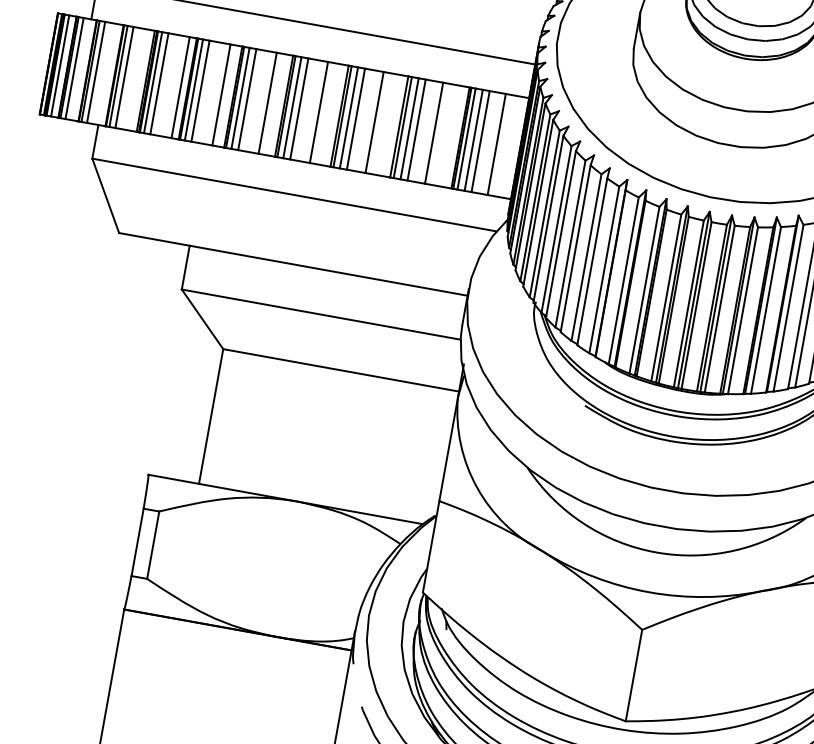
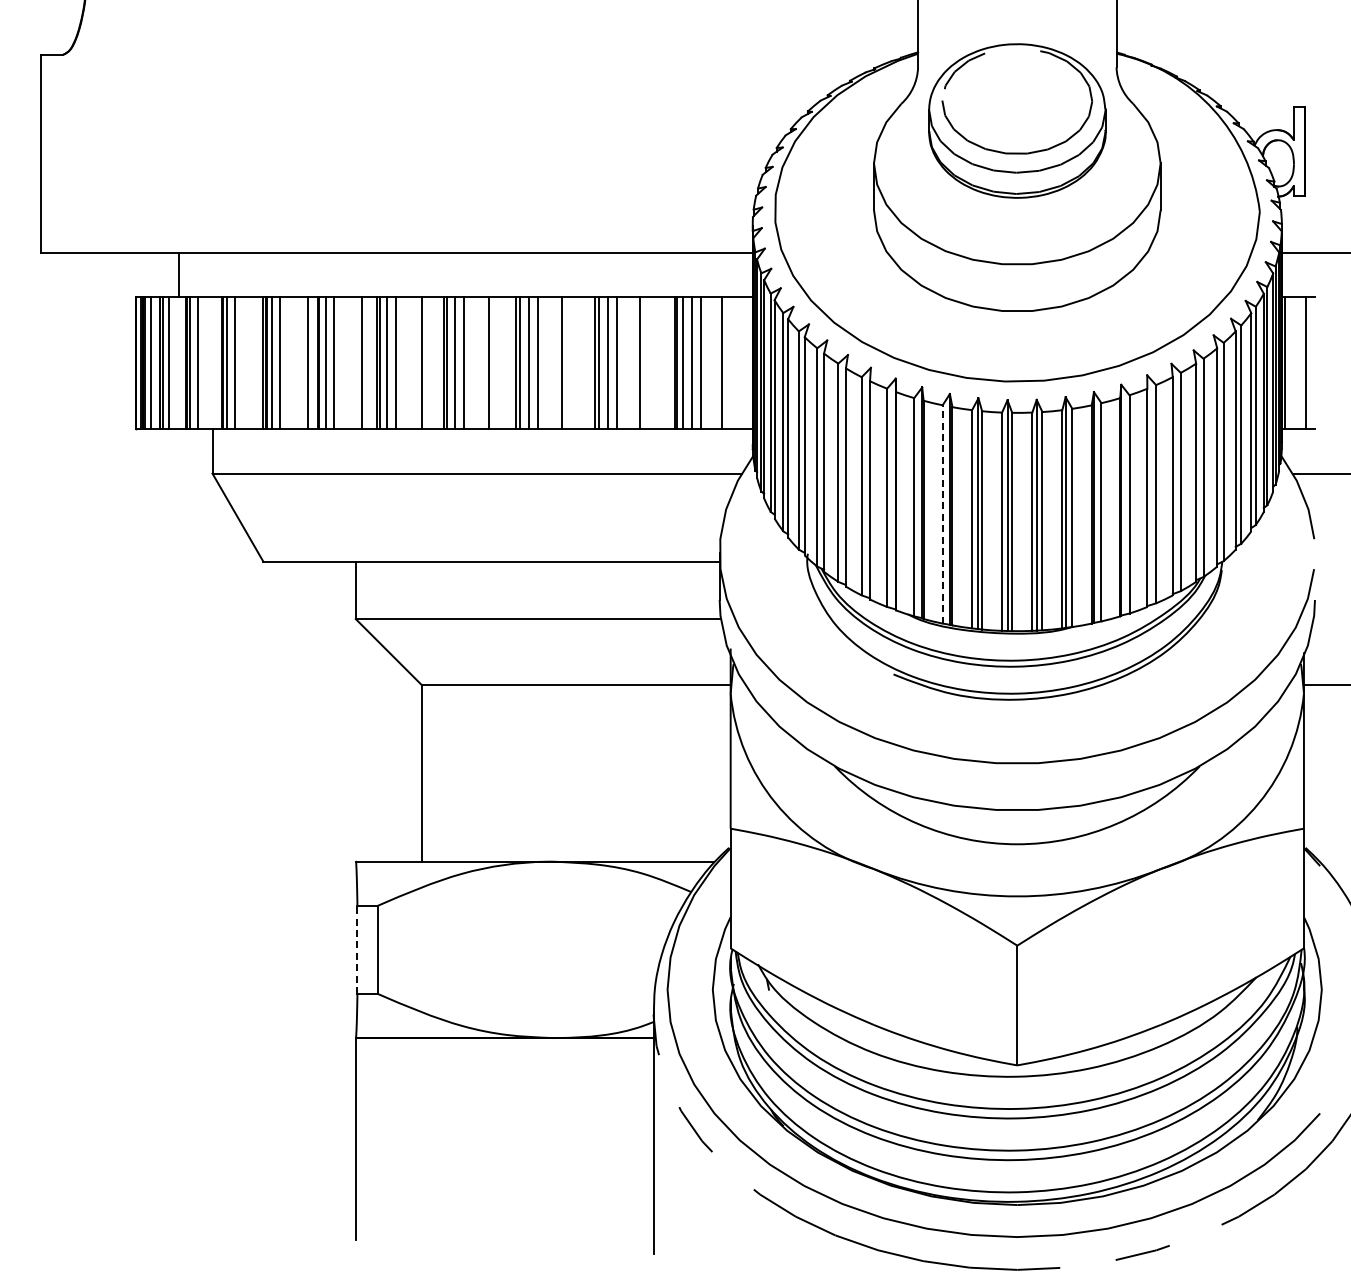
line: (644, 289) -> (942, 513), solid -> dashed
line: (137, 542) -> (357, 949), solid -> dashed

